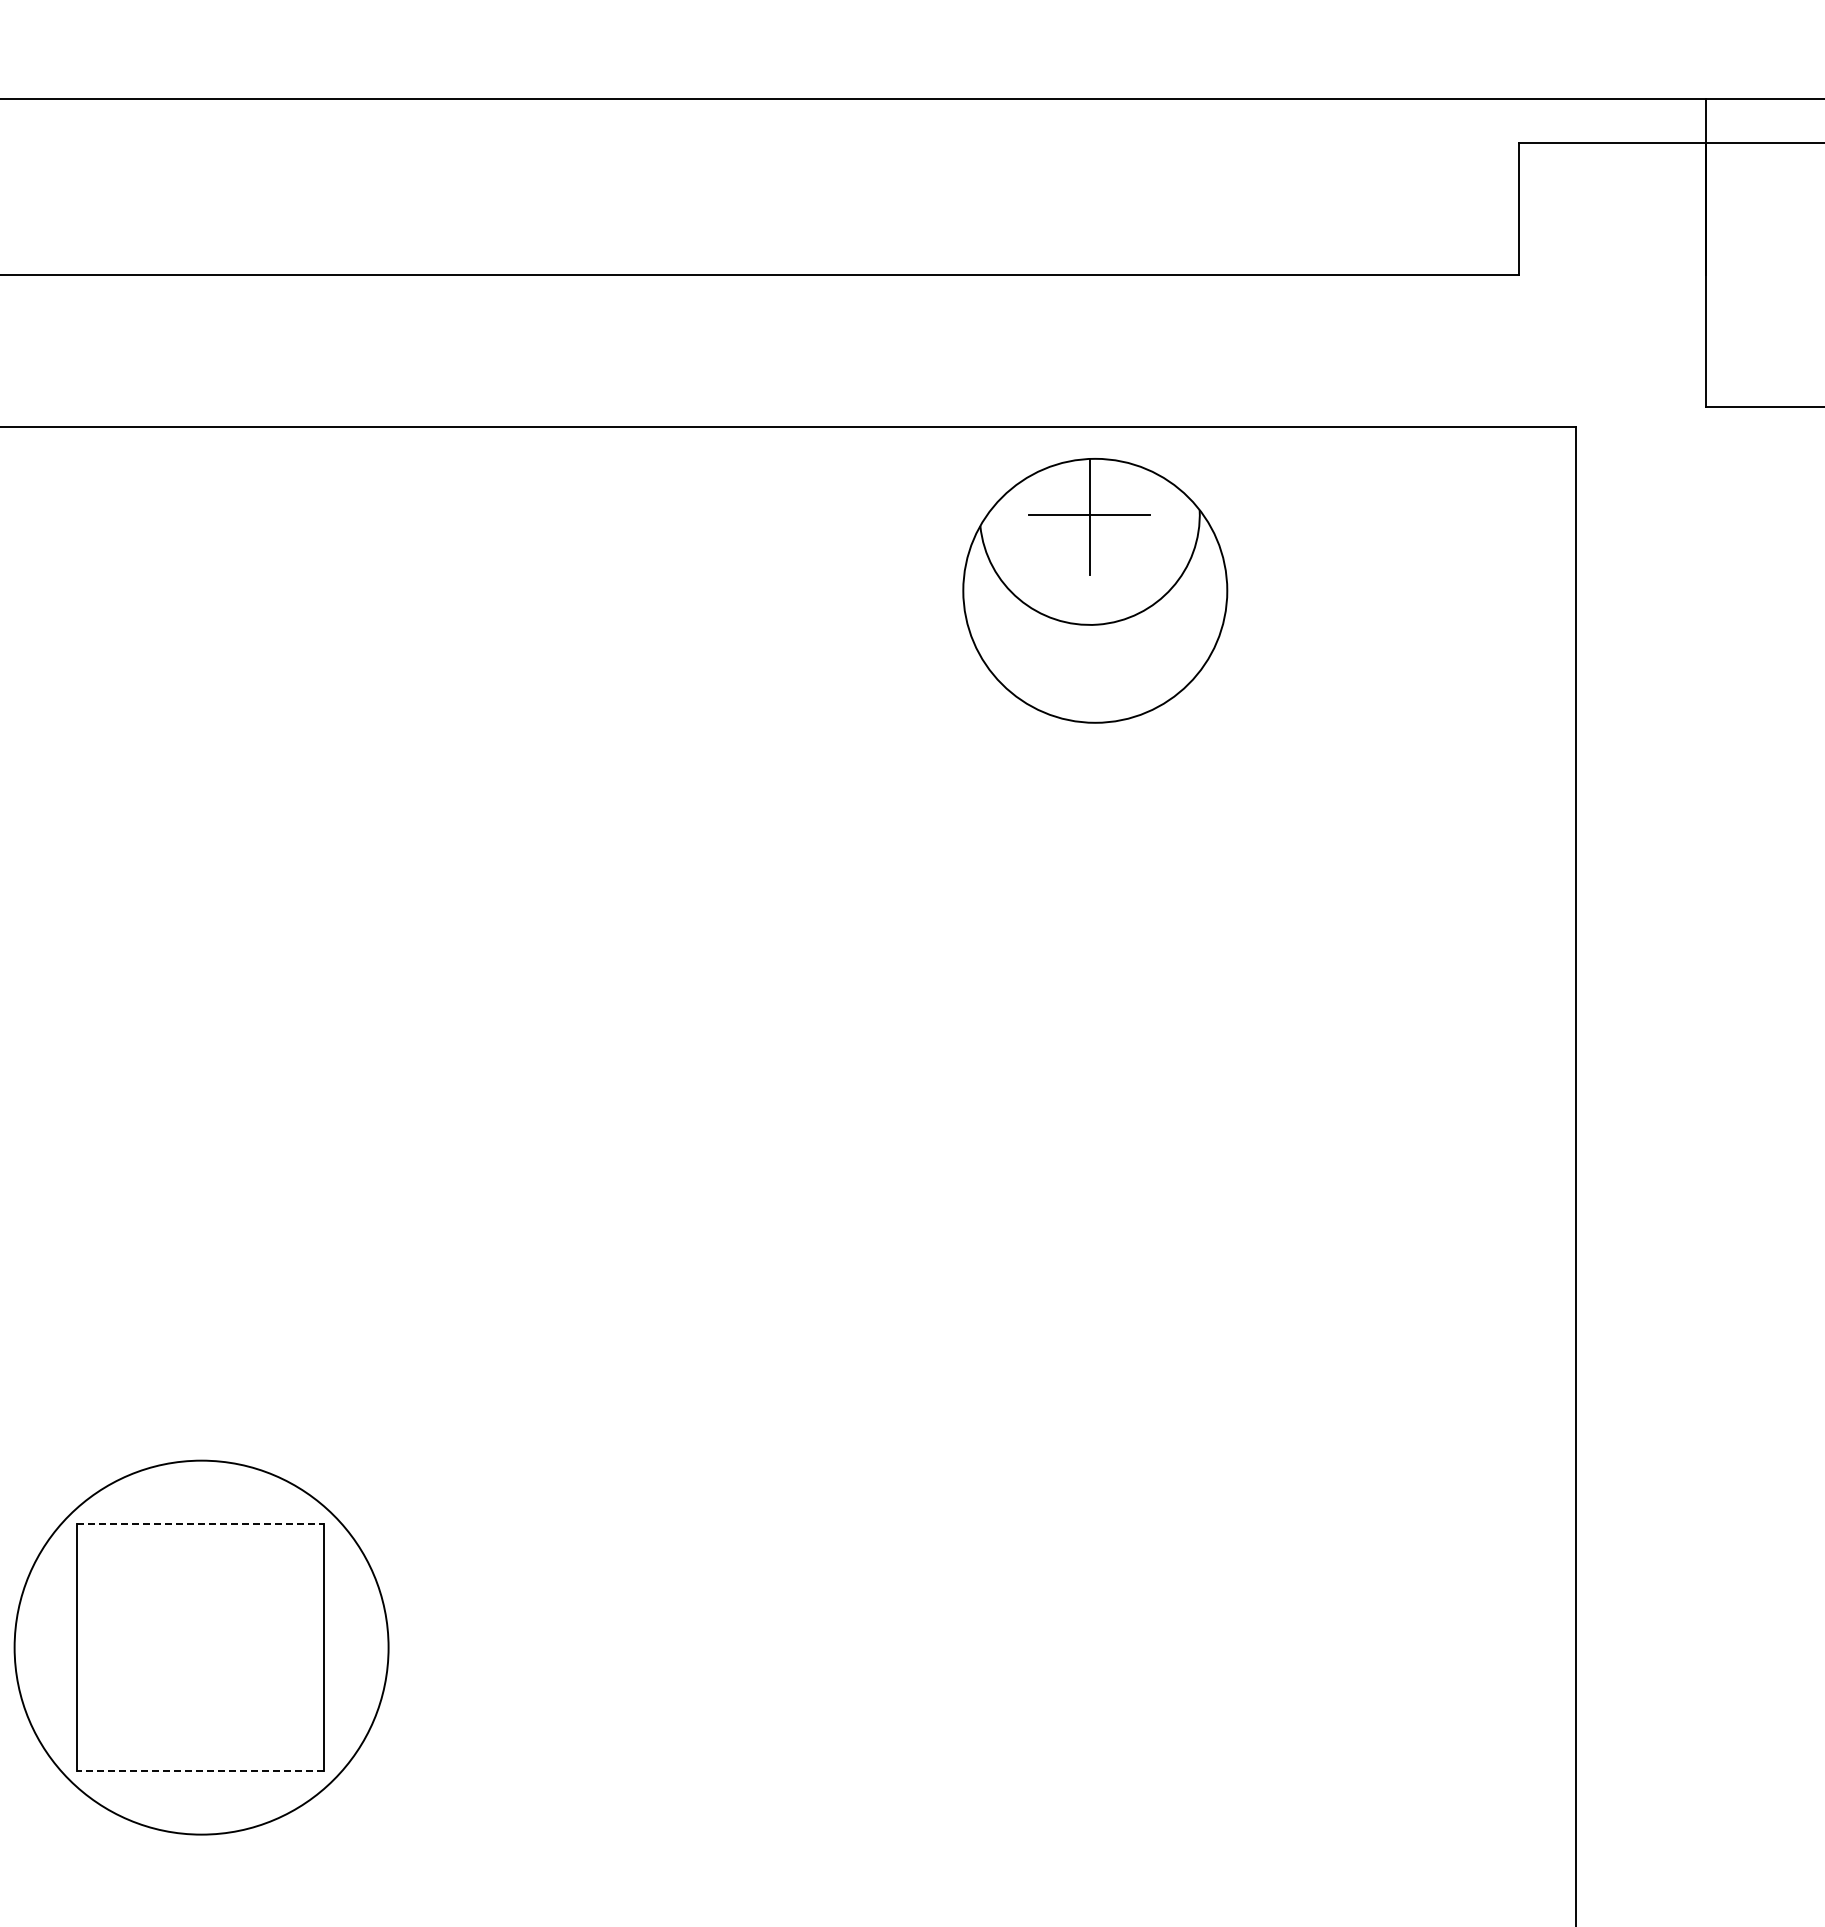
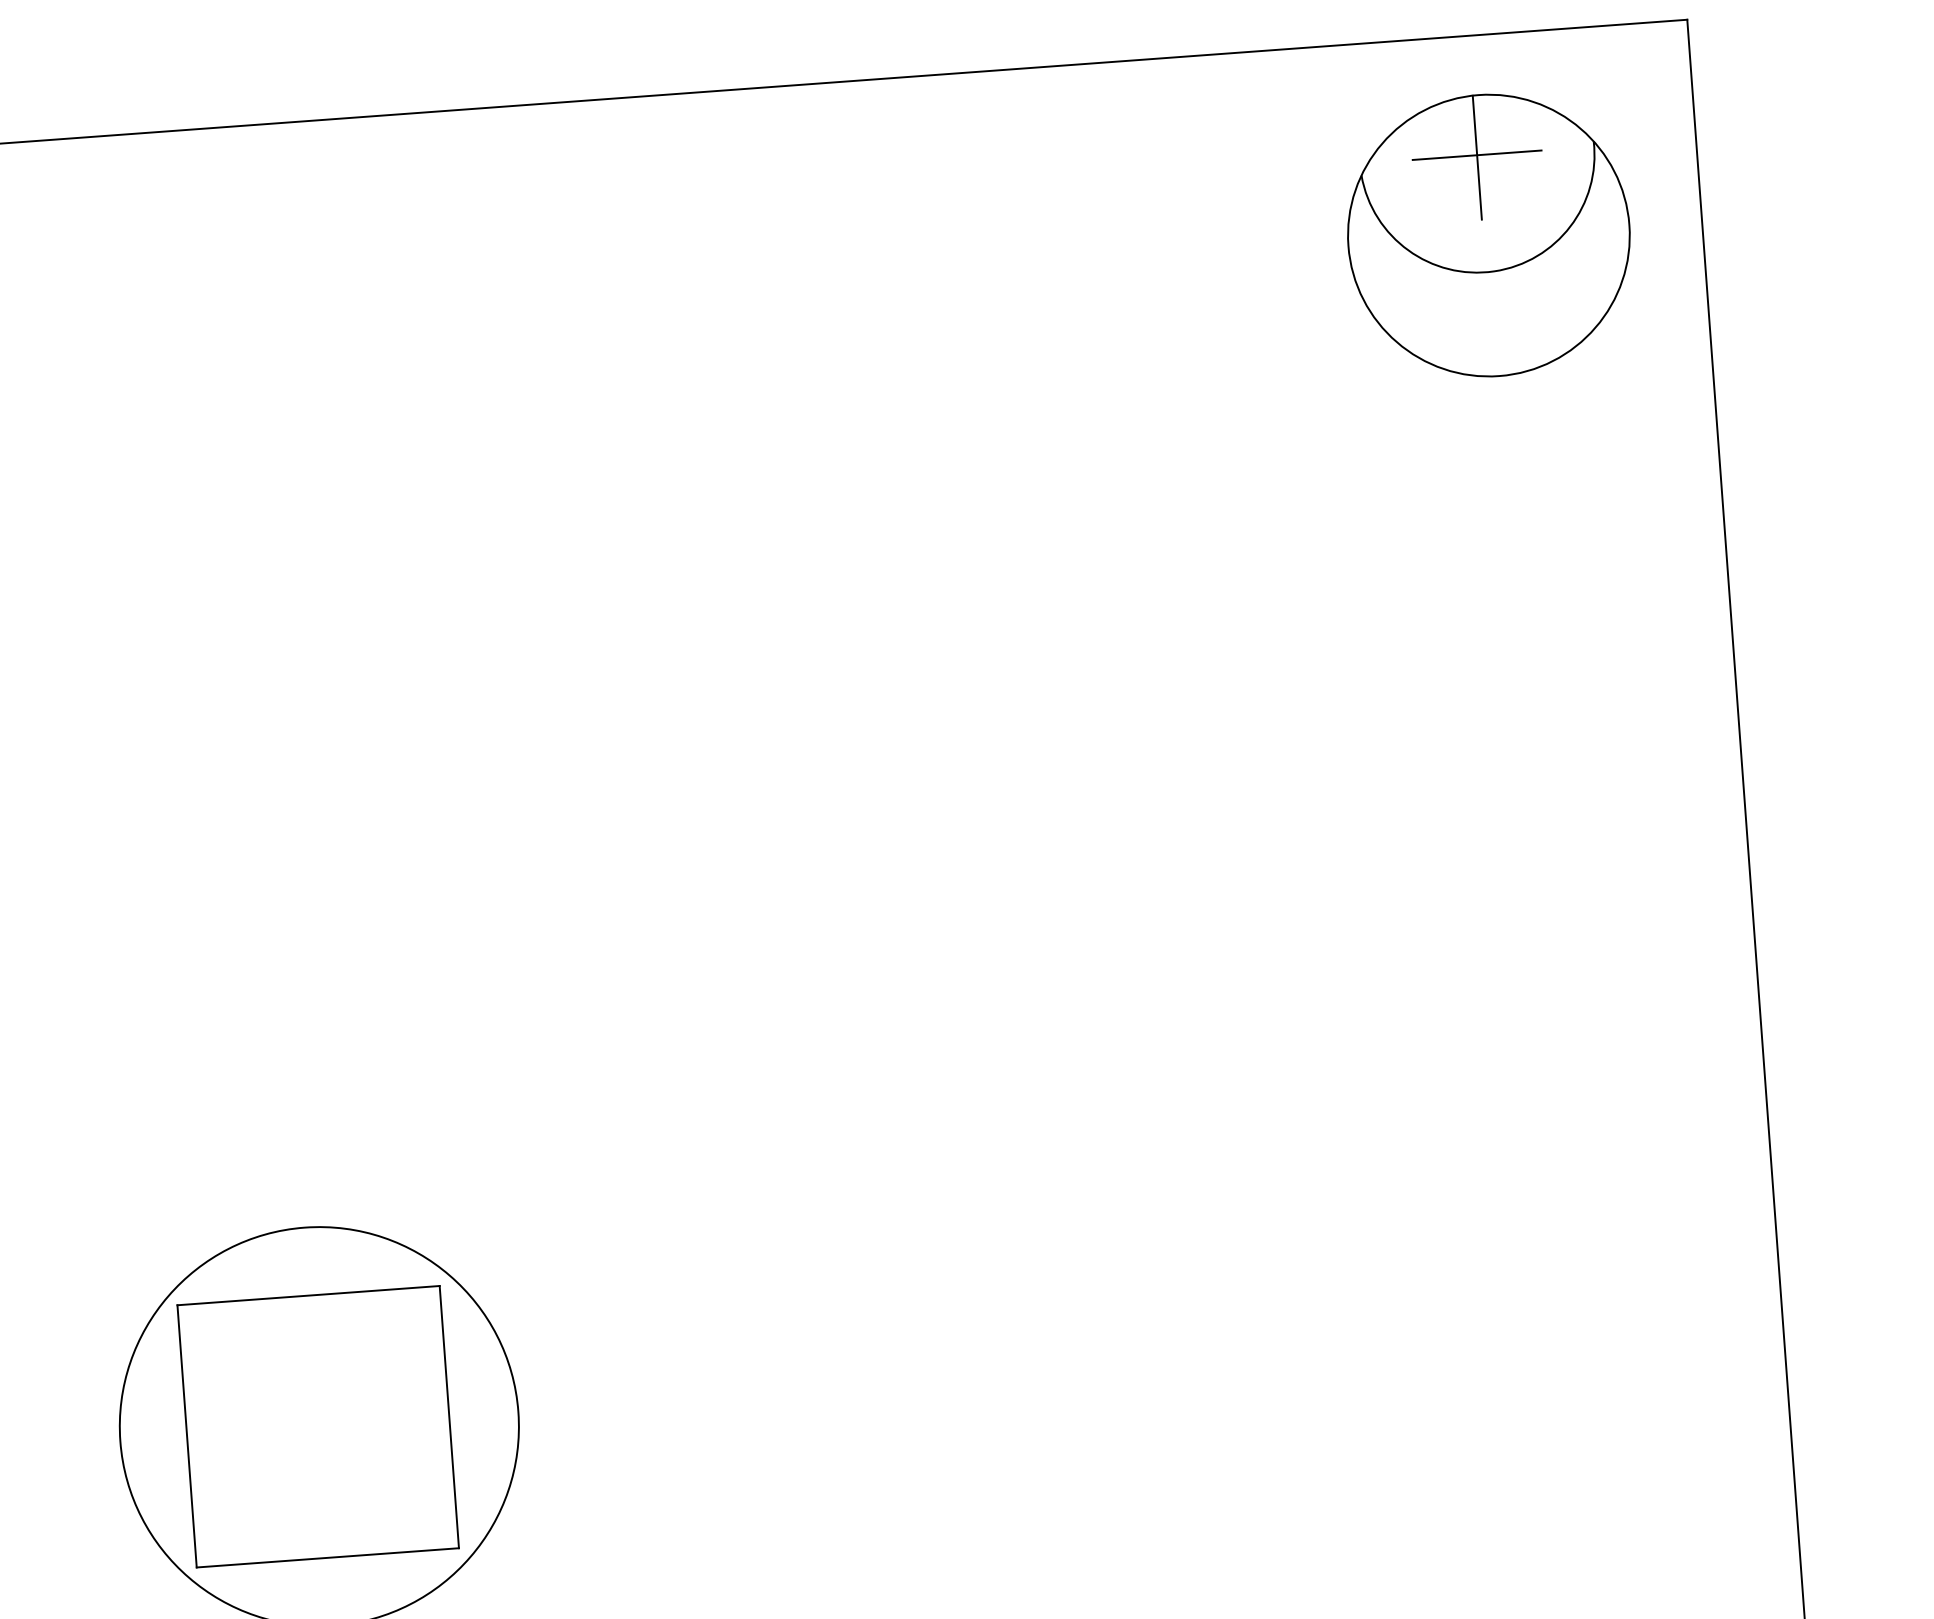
part: (1095, 590) -> (1489, 235), moved
line: (201, 1524) -> (309, 1295), dashed -> solid
line: (200, 1770) -> (327, 1557), dashed -> solid

